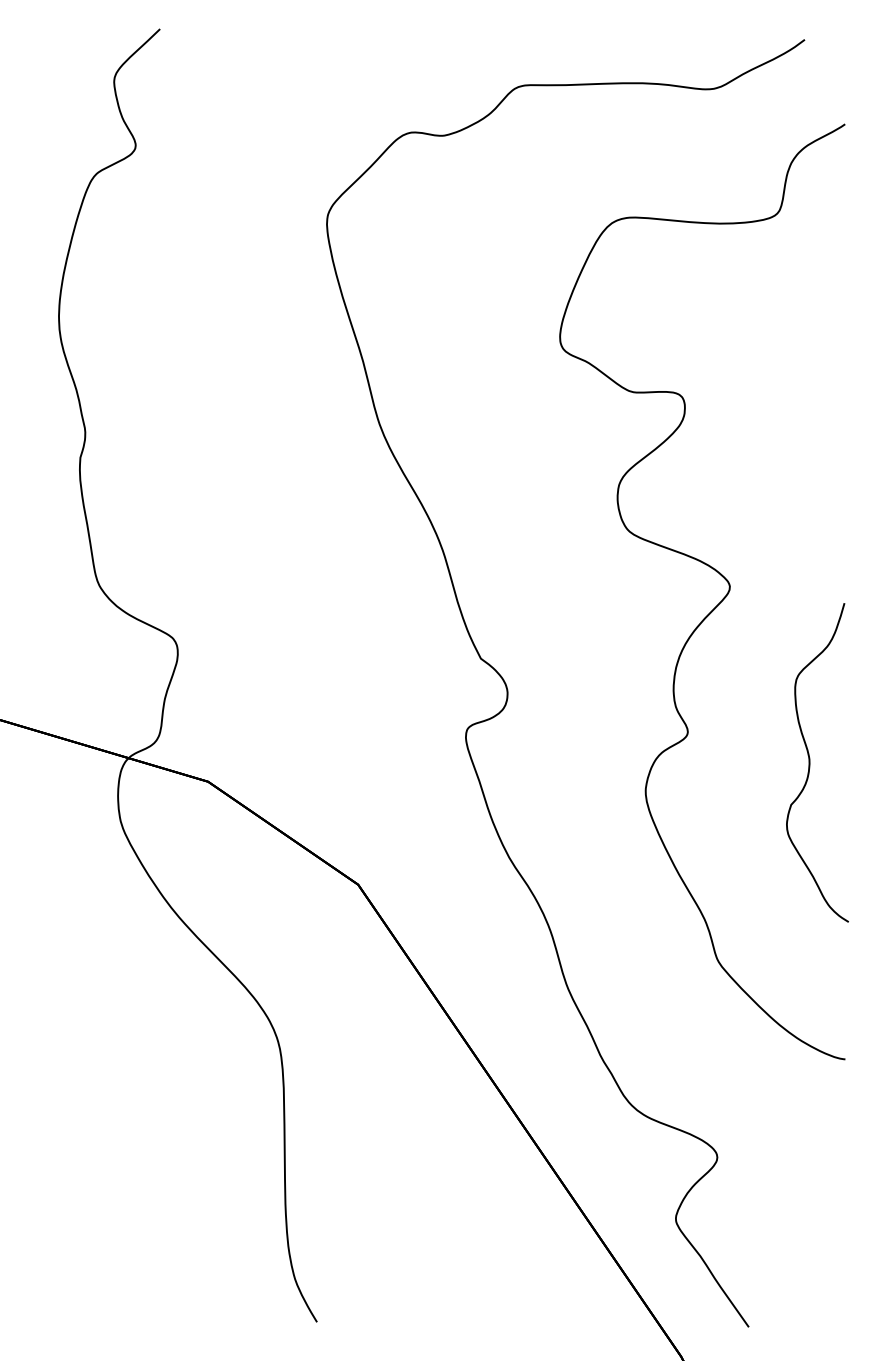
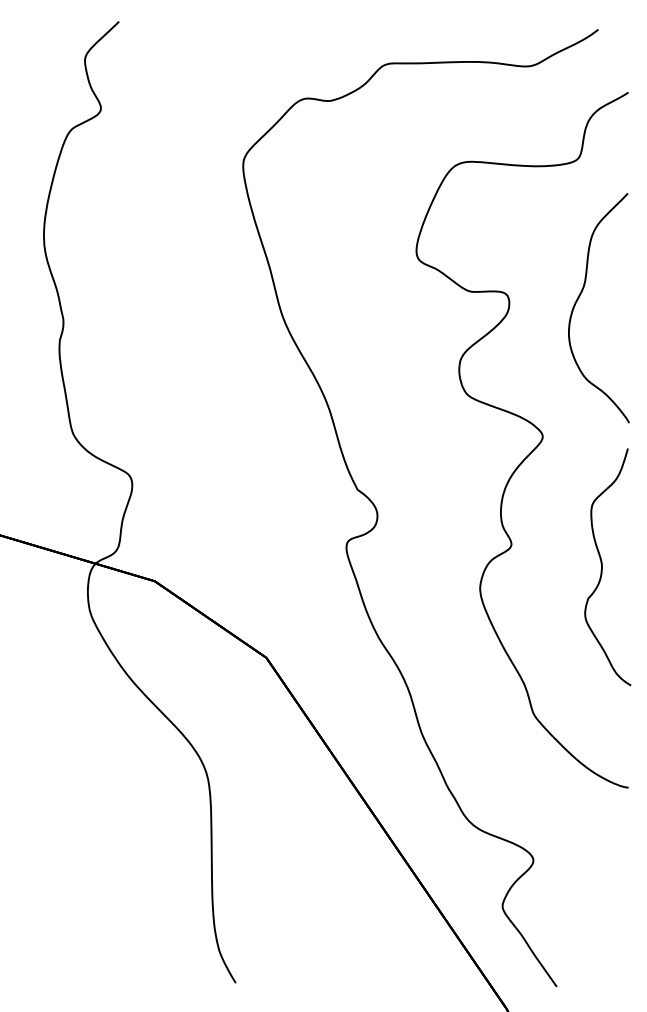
curve: (779, 401) -> (579, 298), added

